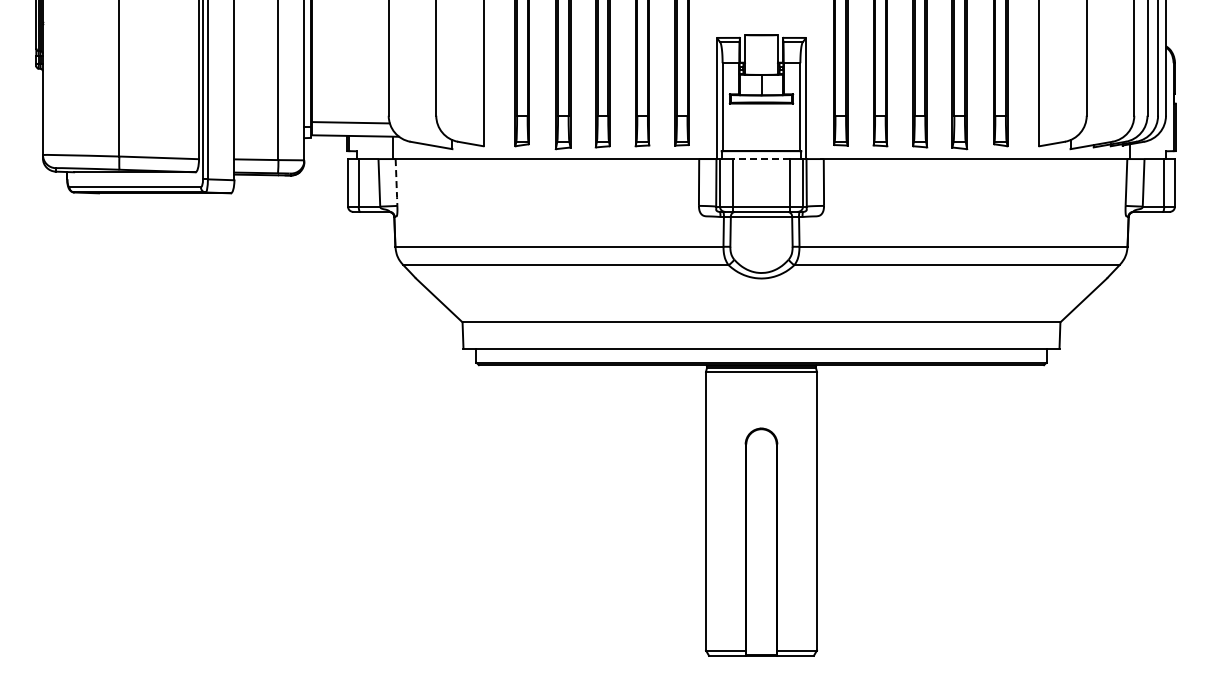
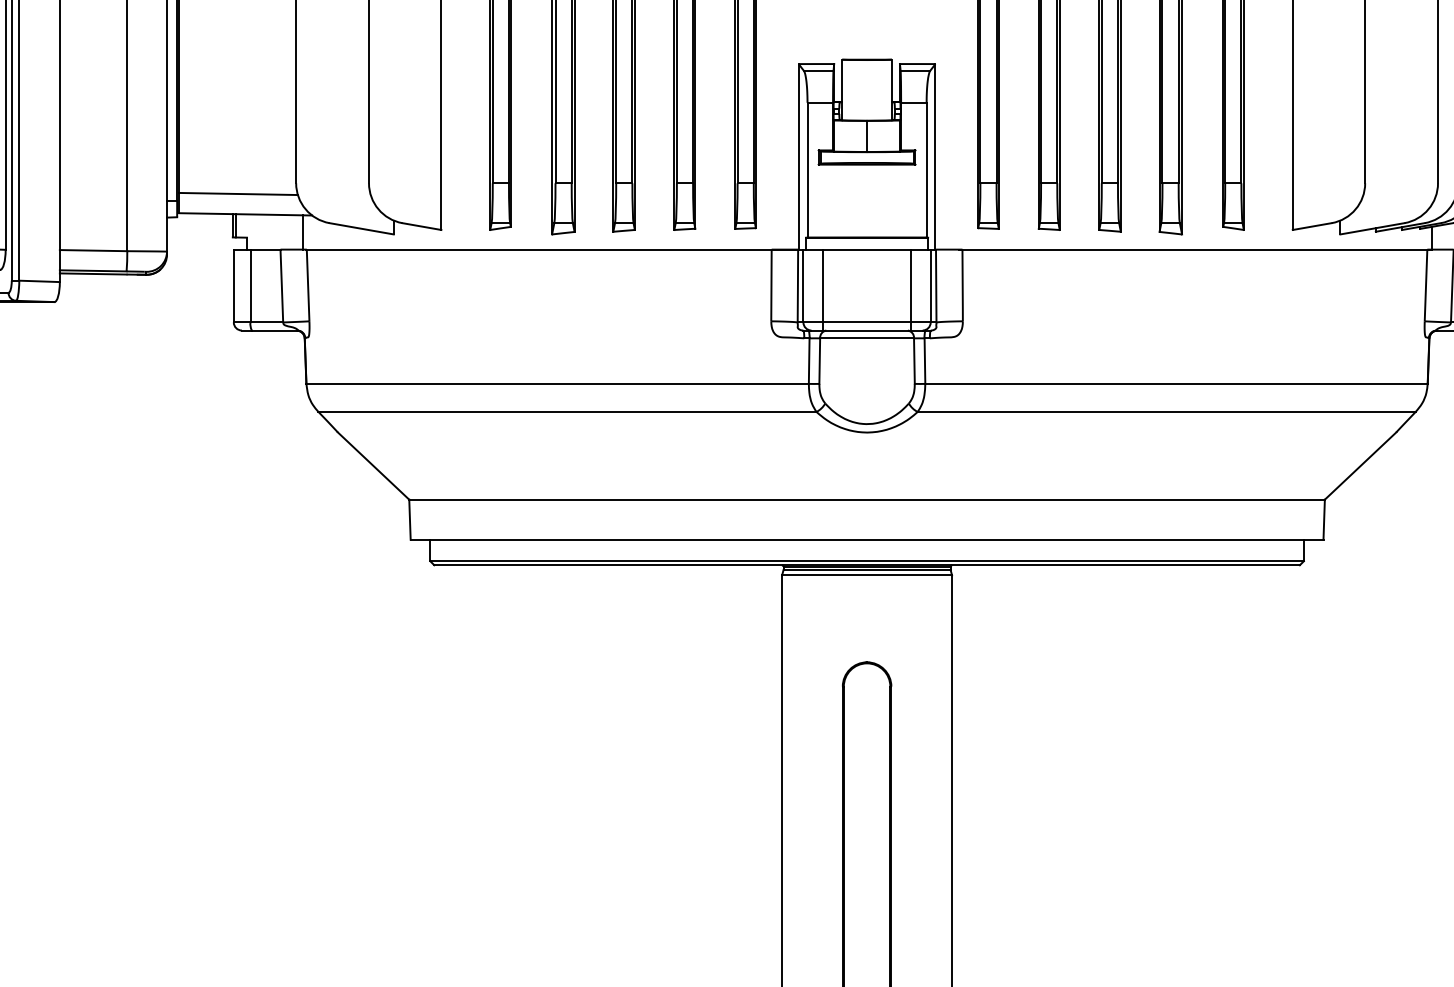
line: (761, 159) -> (867, 250), dashed -> solid
line: (396, 183) -> (308, 287), dashed -> solid

